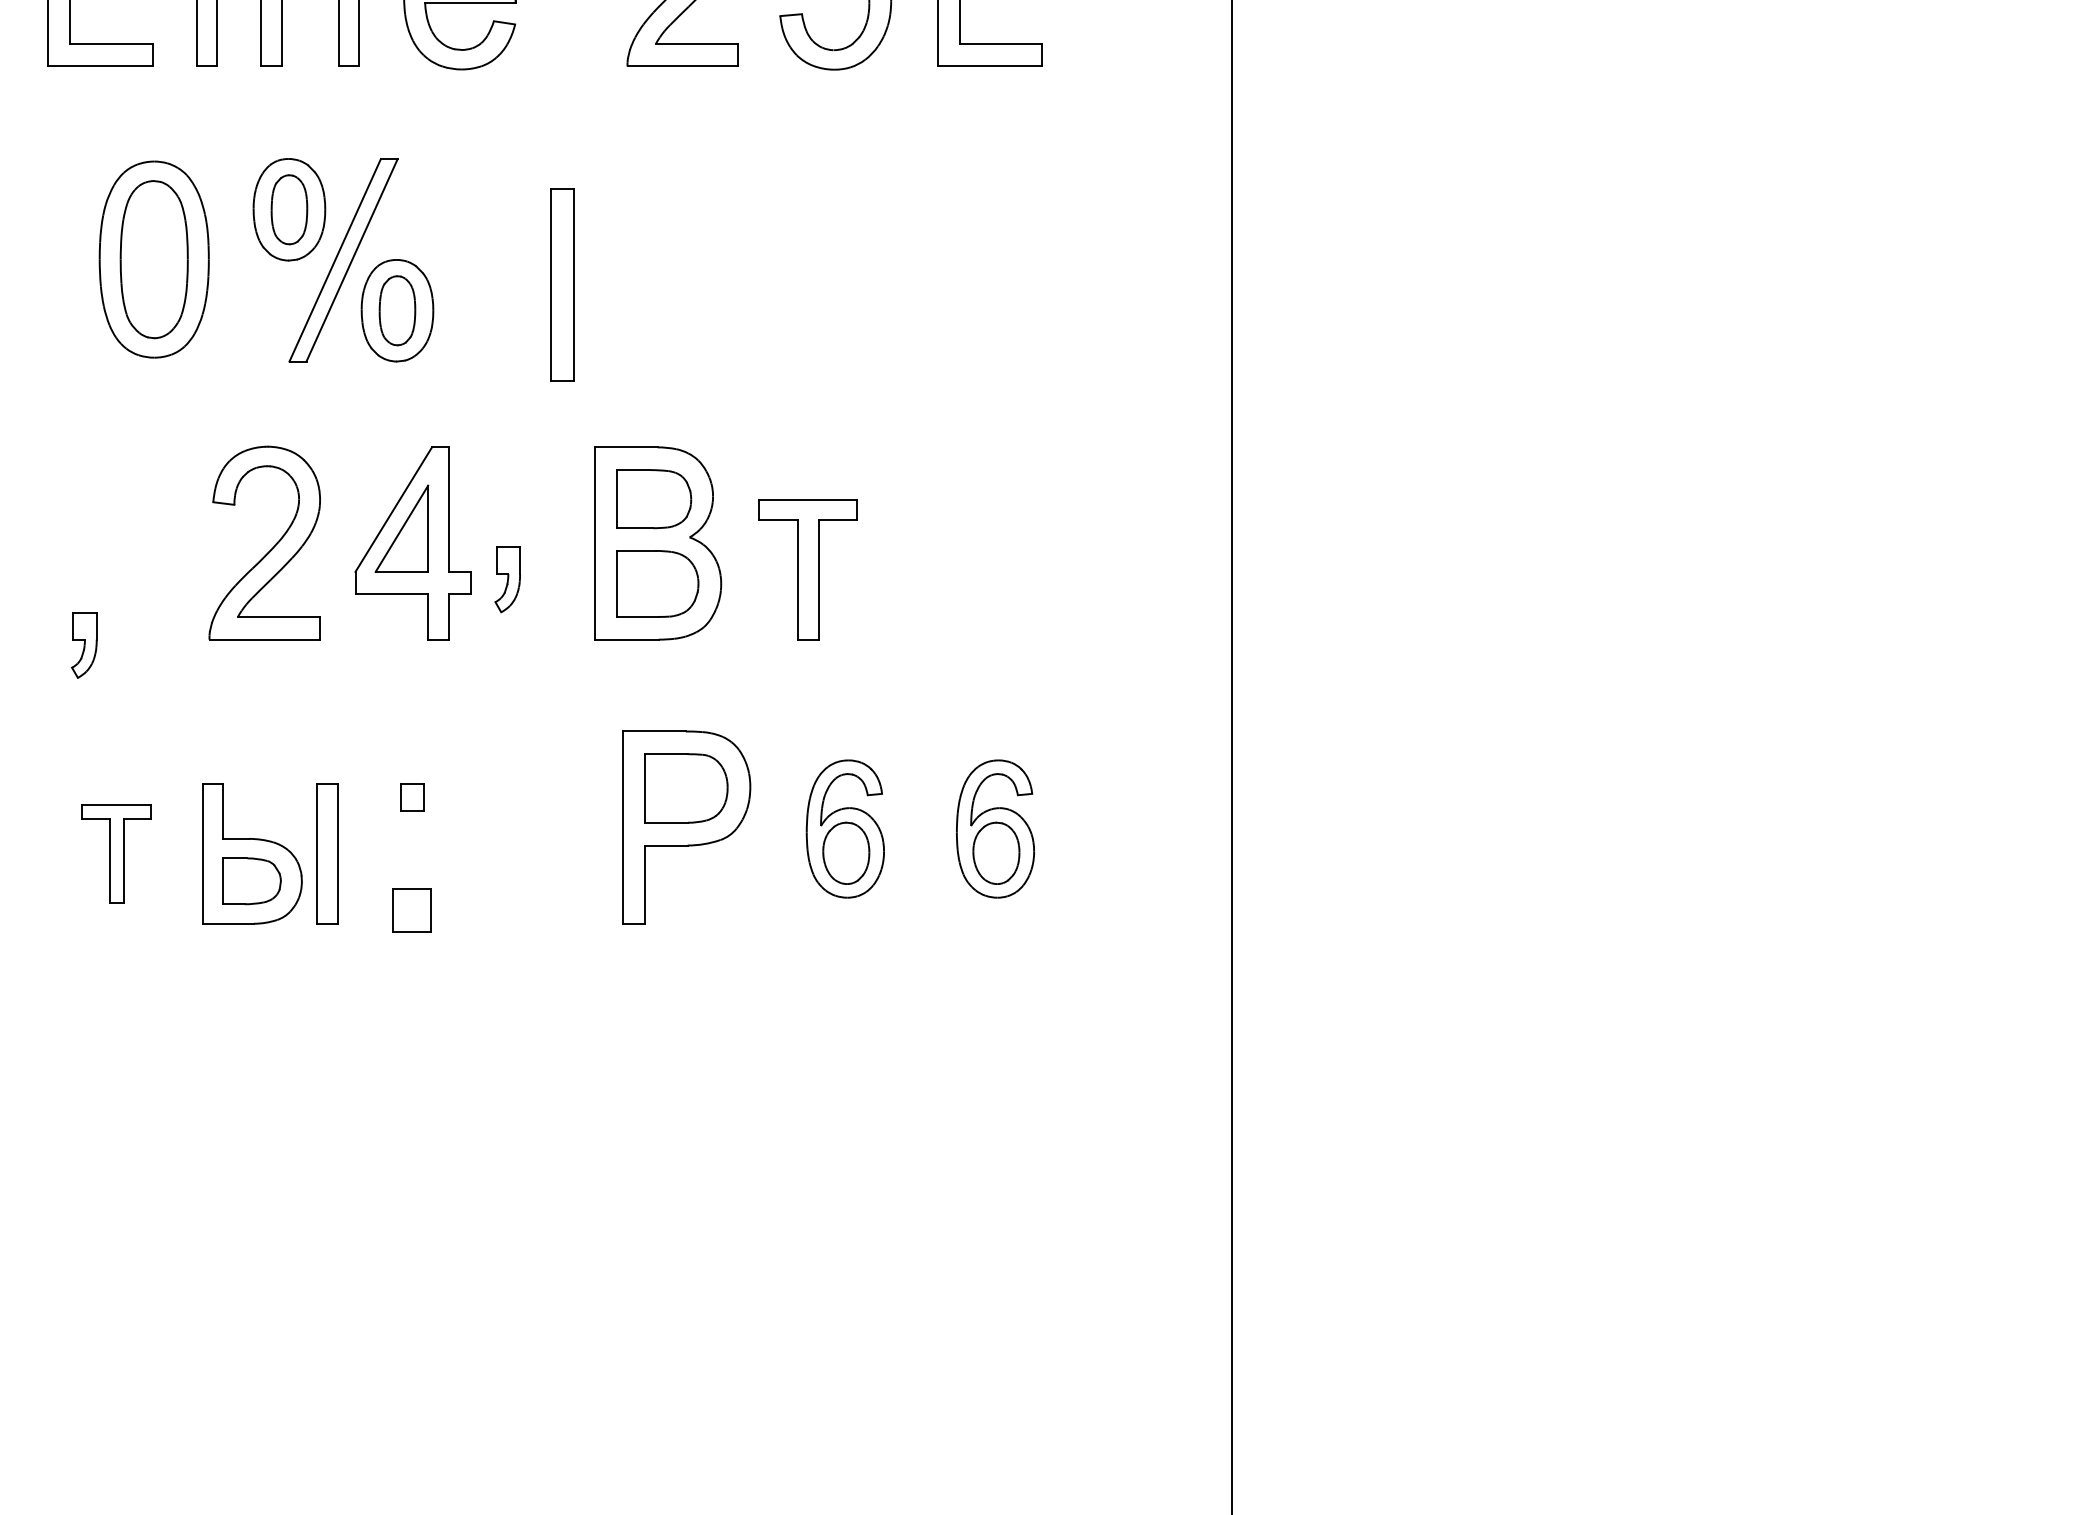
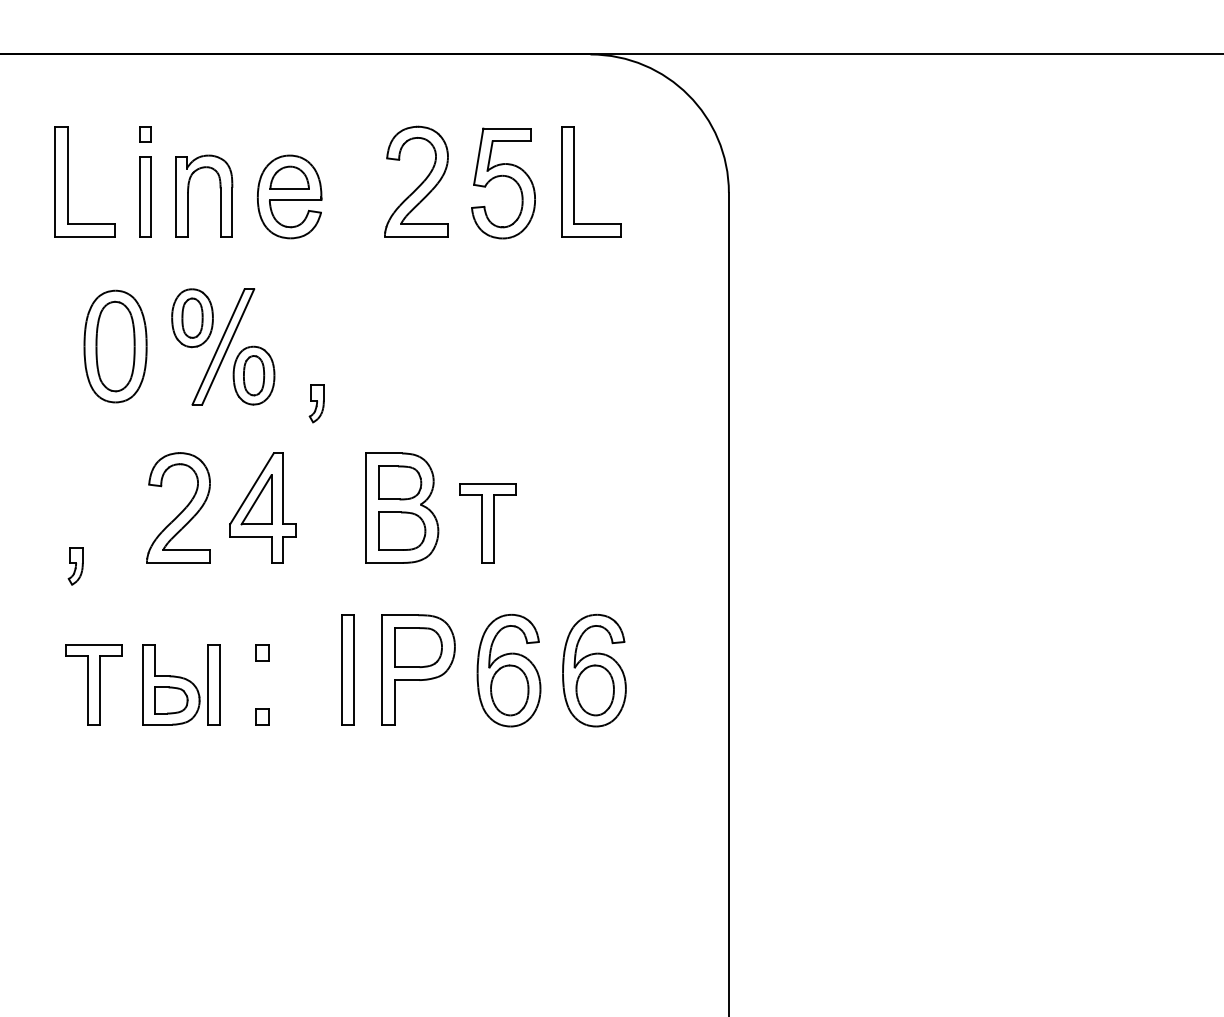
part: (561, 284) -> (347, 669), moved
part: (507, 579) -> (316, 403), moved
part: (844, 828) -> (508, 670), size x1.43
part: (995, 828) -> (594, 670), size x1.43
part: (115, 853) -> (93, 684), size x1.43
part: (412, 909) -> (262, 716), size x0.62

